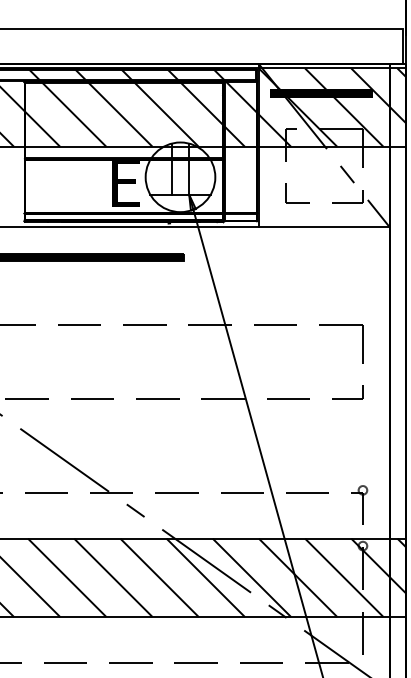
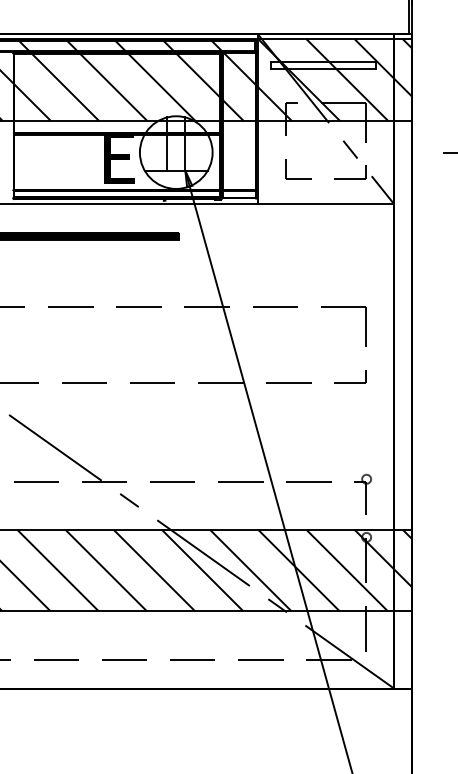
hatch: (321, 92) -> (323, 64), removed

